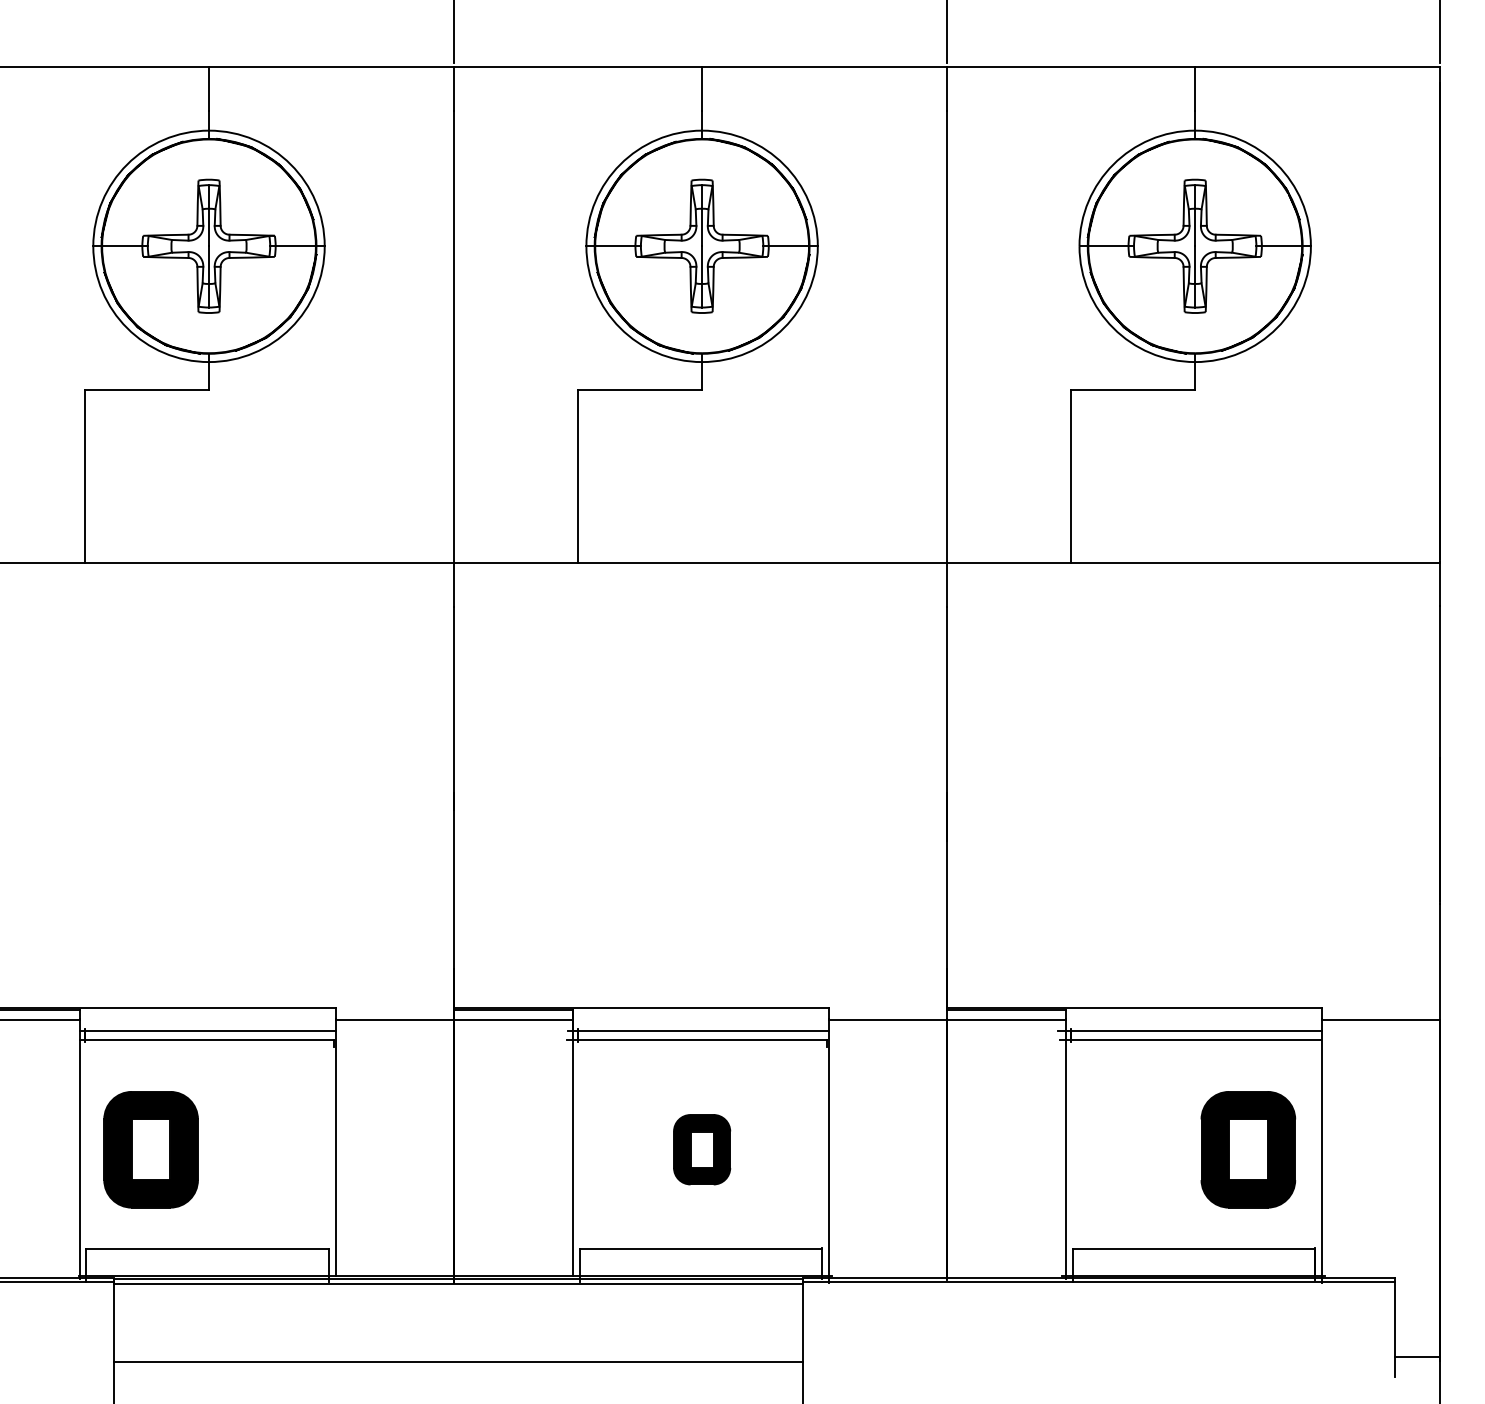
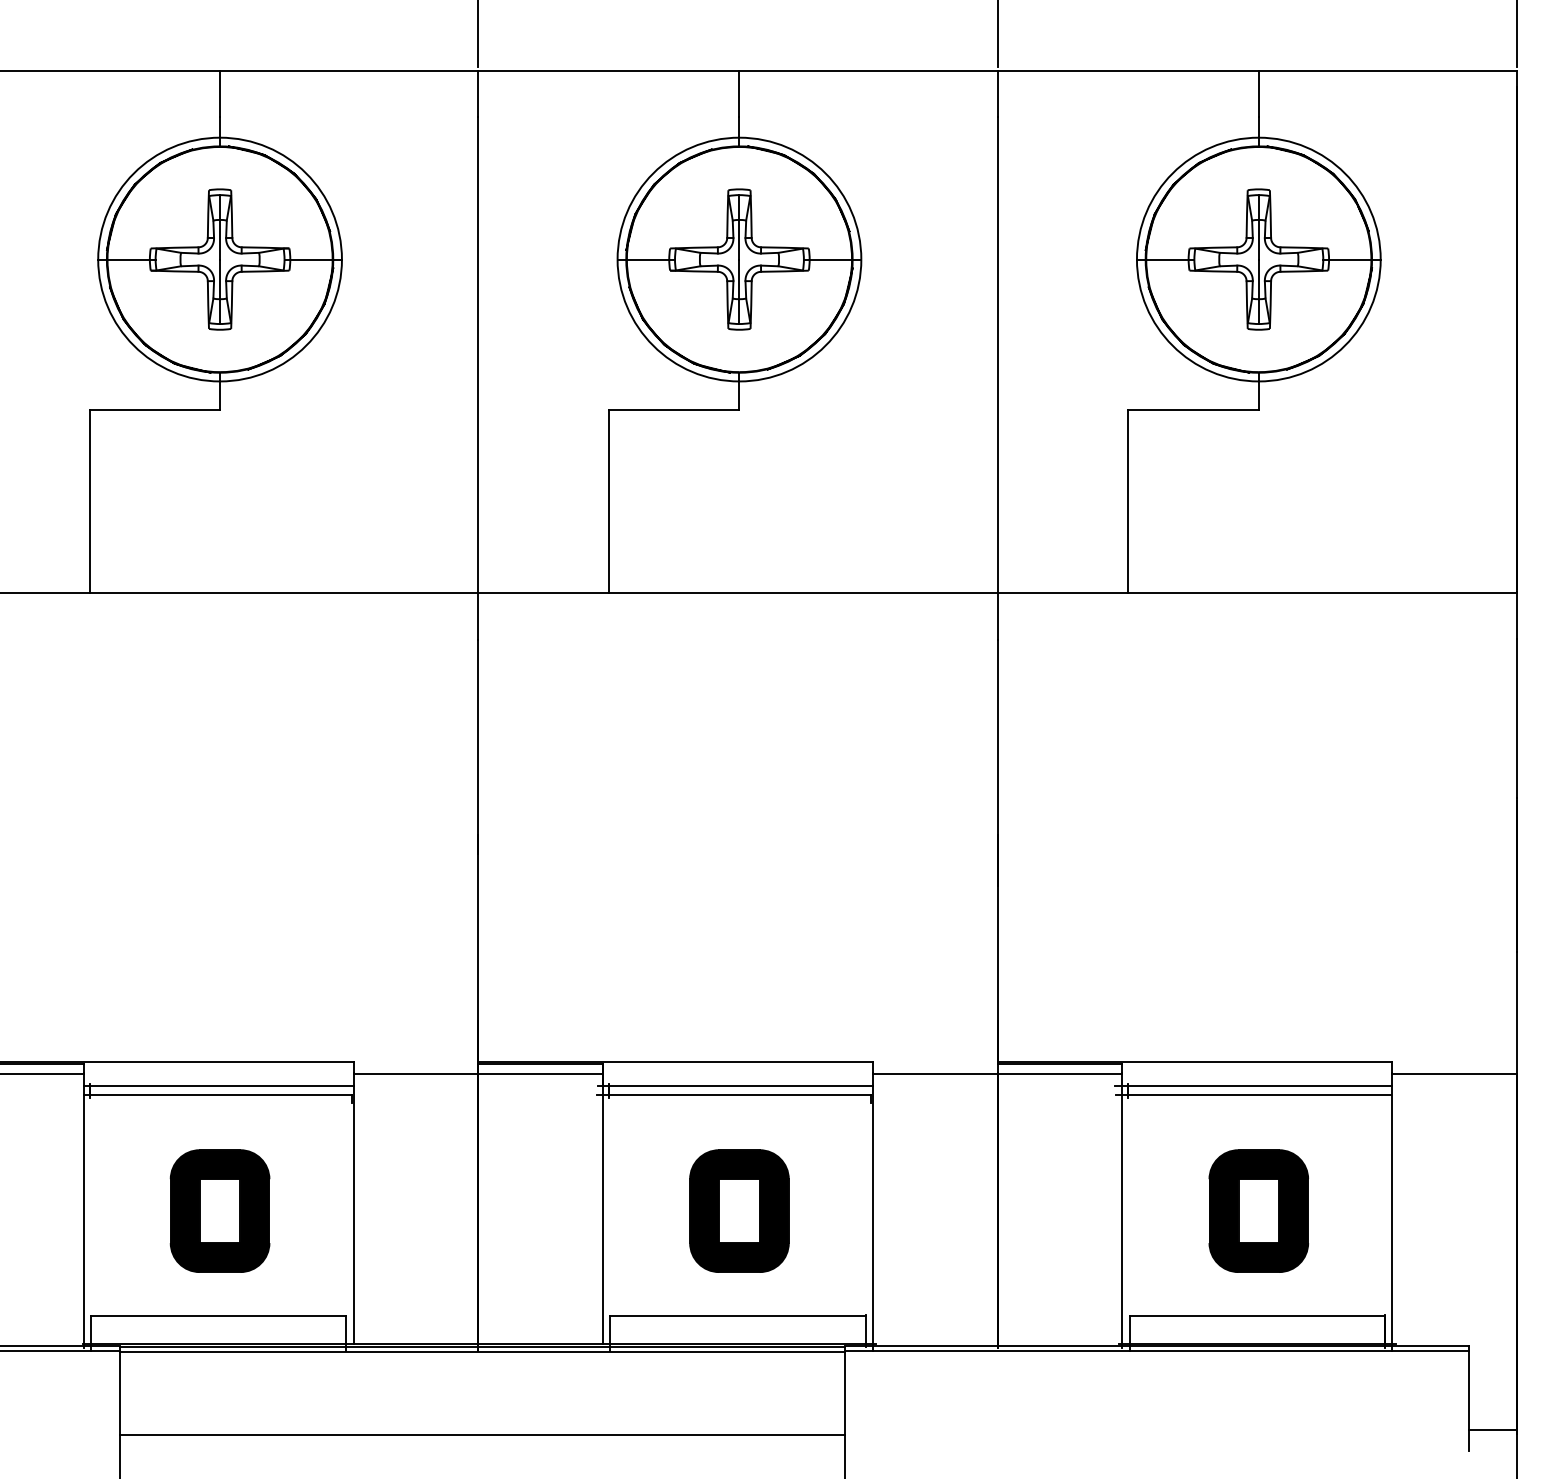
part: (150, 1149) -> (219, 1210), moved
part: (702, 1149) -> (739, 1210), size x1.67
part: (1248, 1149) -> (1258, 1210), moved

